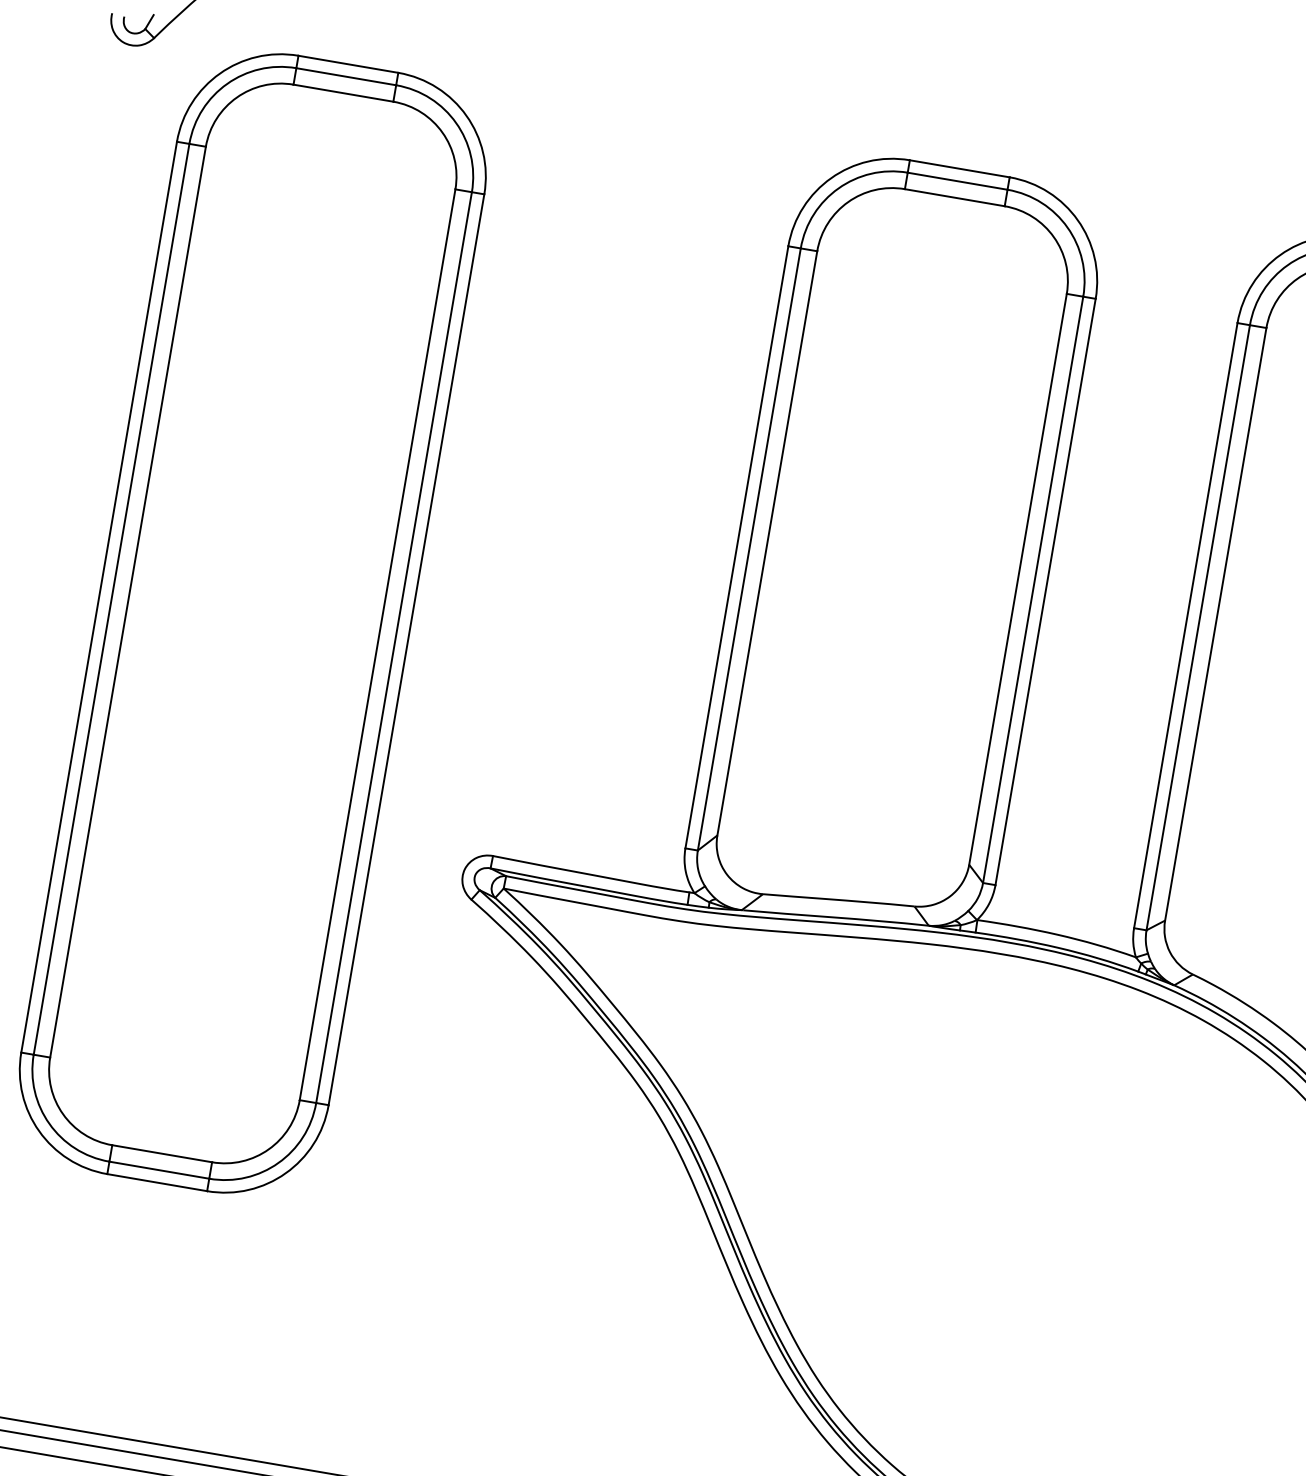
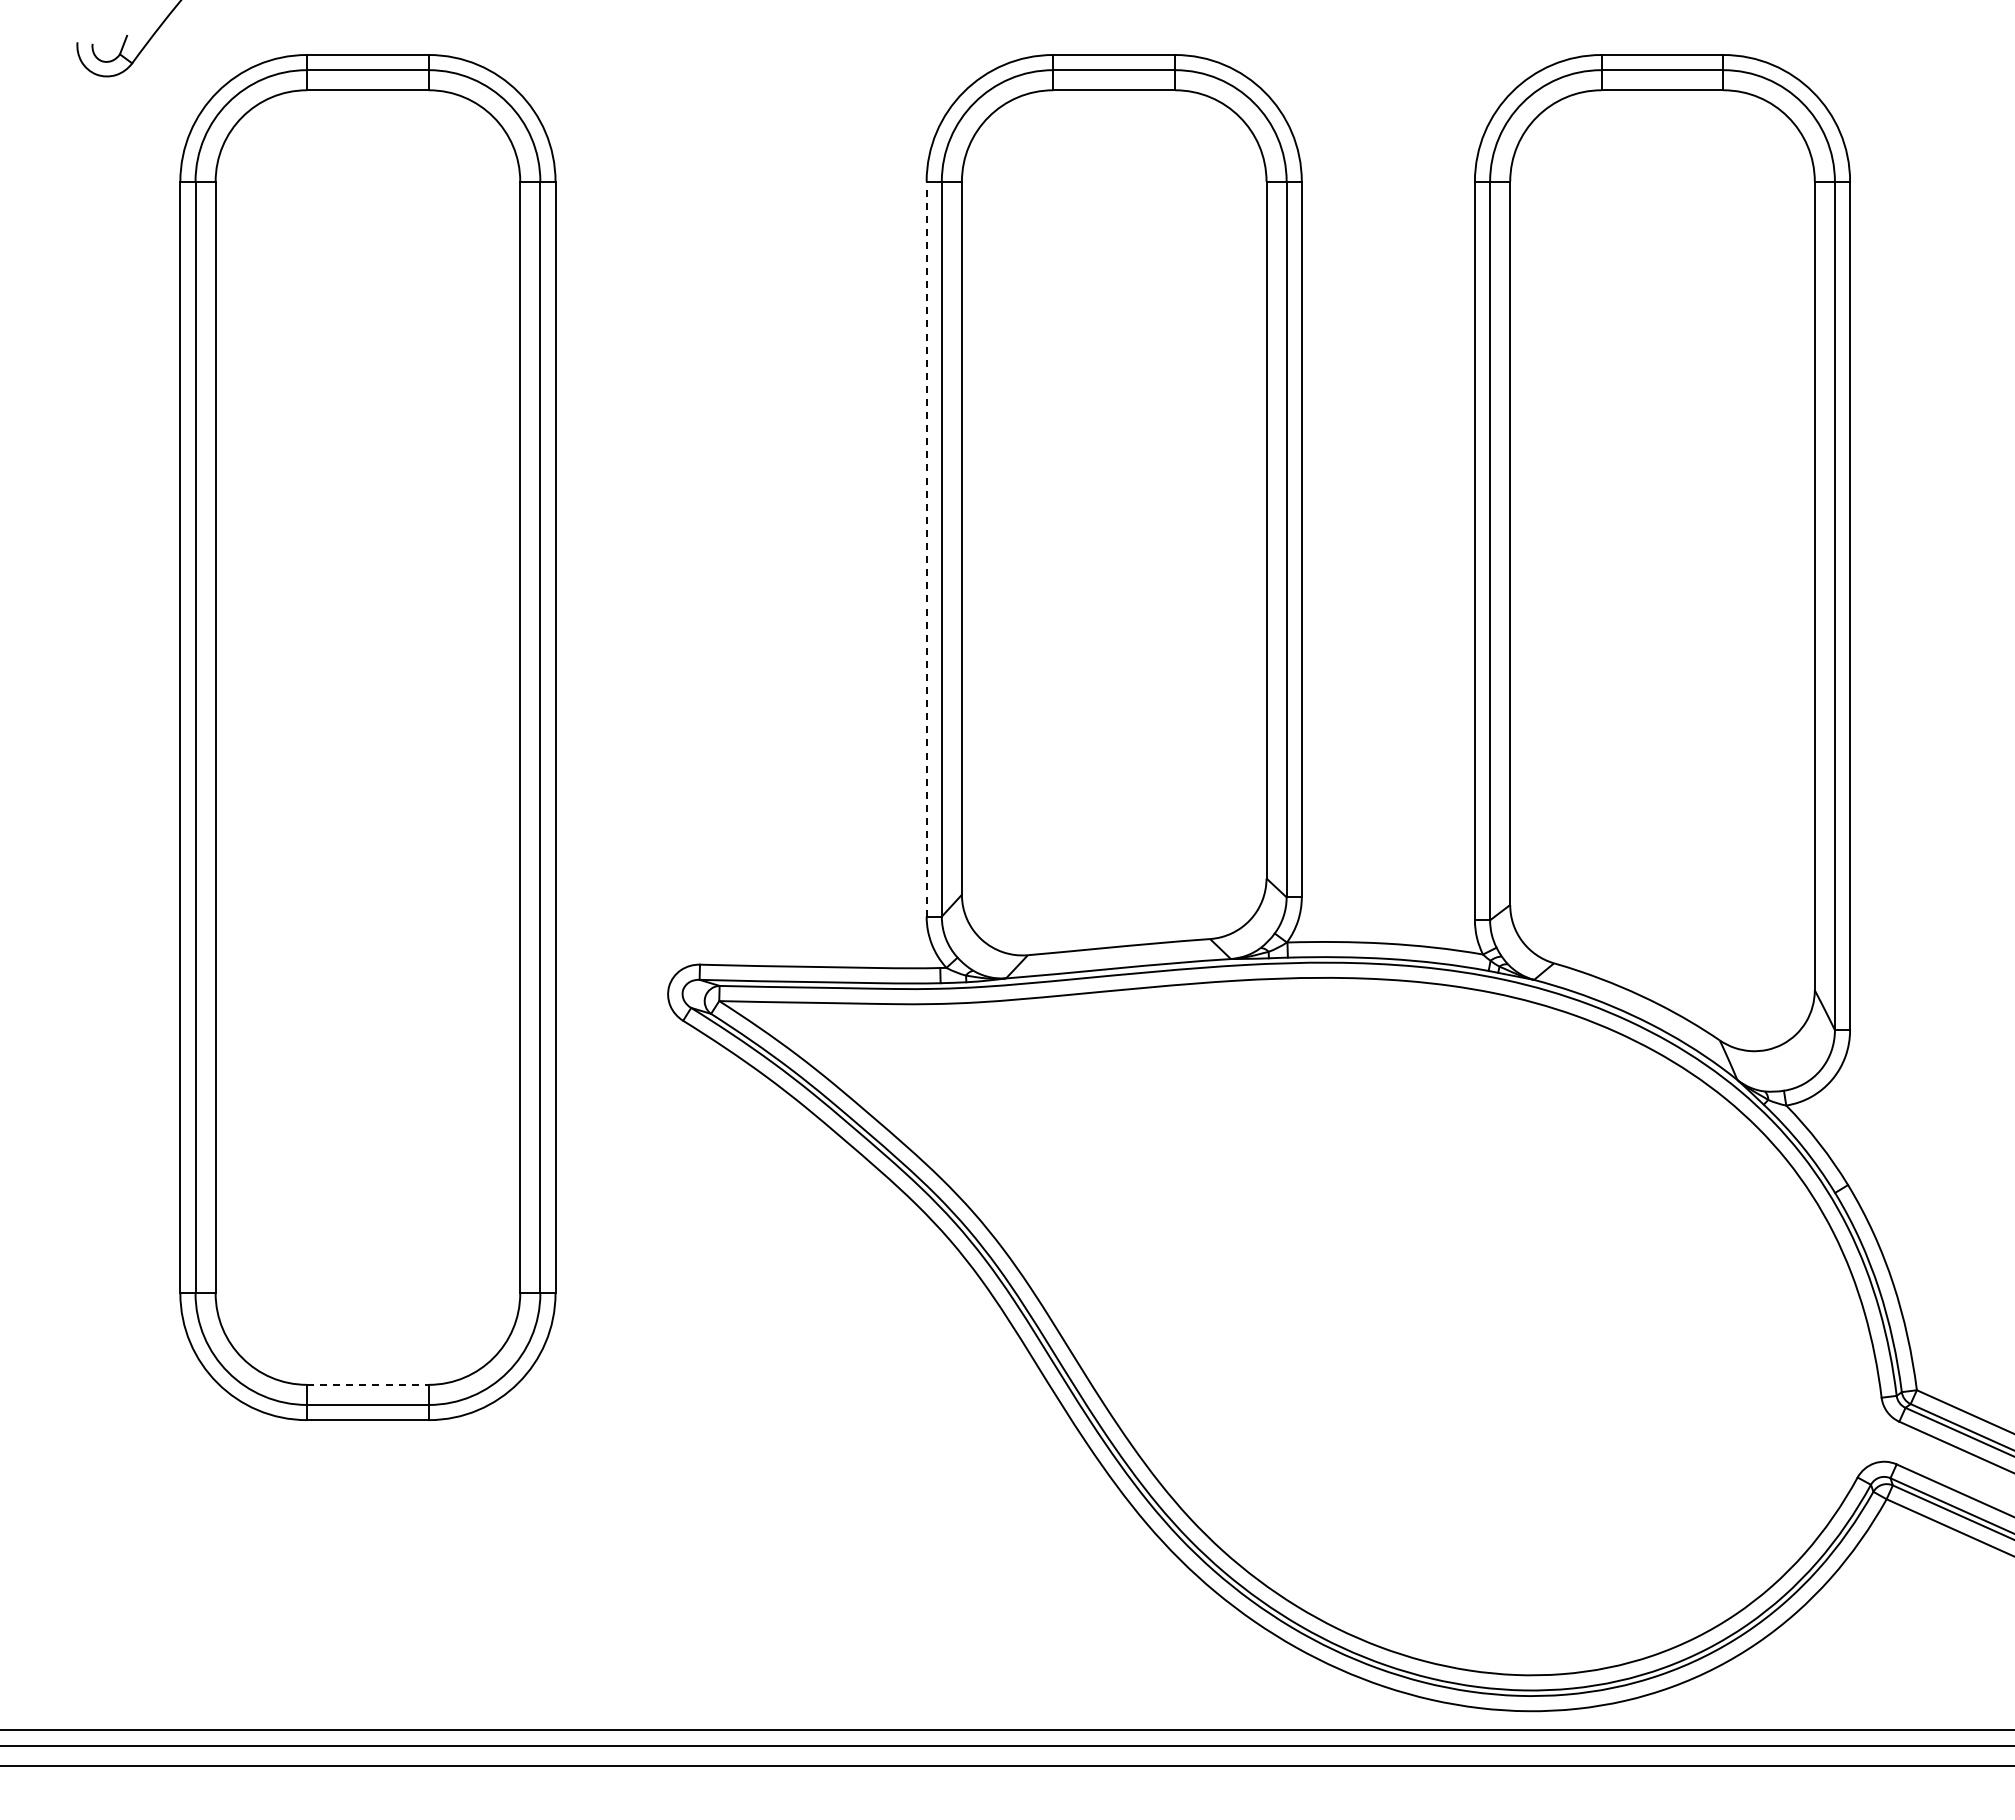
line: (736, 546) -> (926, 548), solid -> dashed
line: (161, 1153) -> (367, 1384), solid -> dashed

